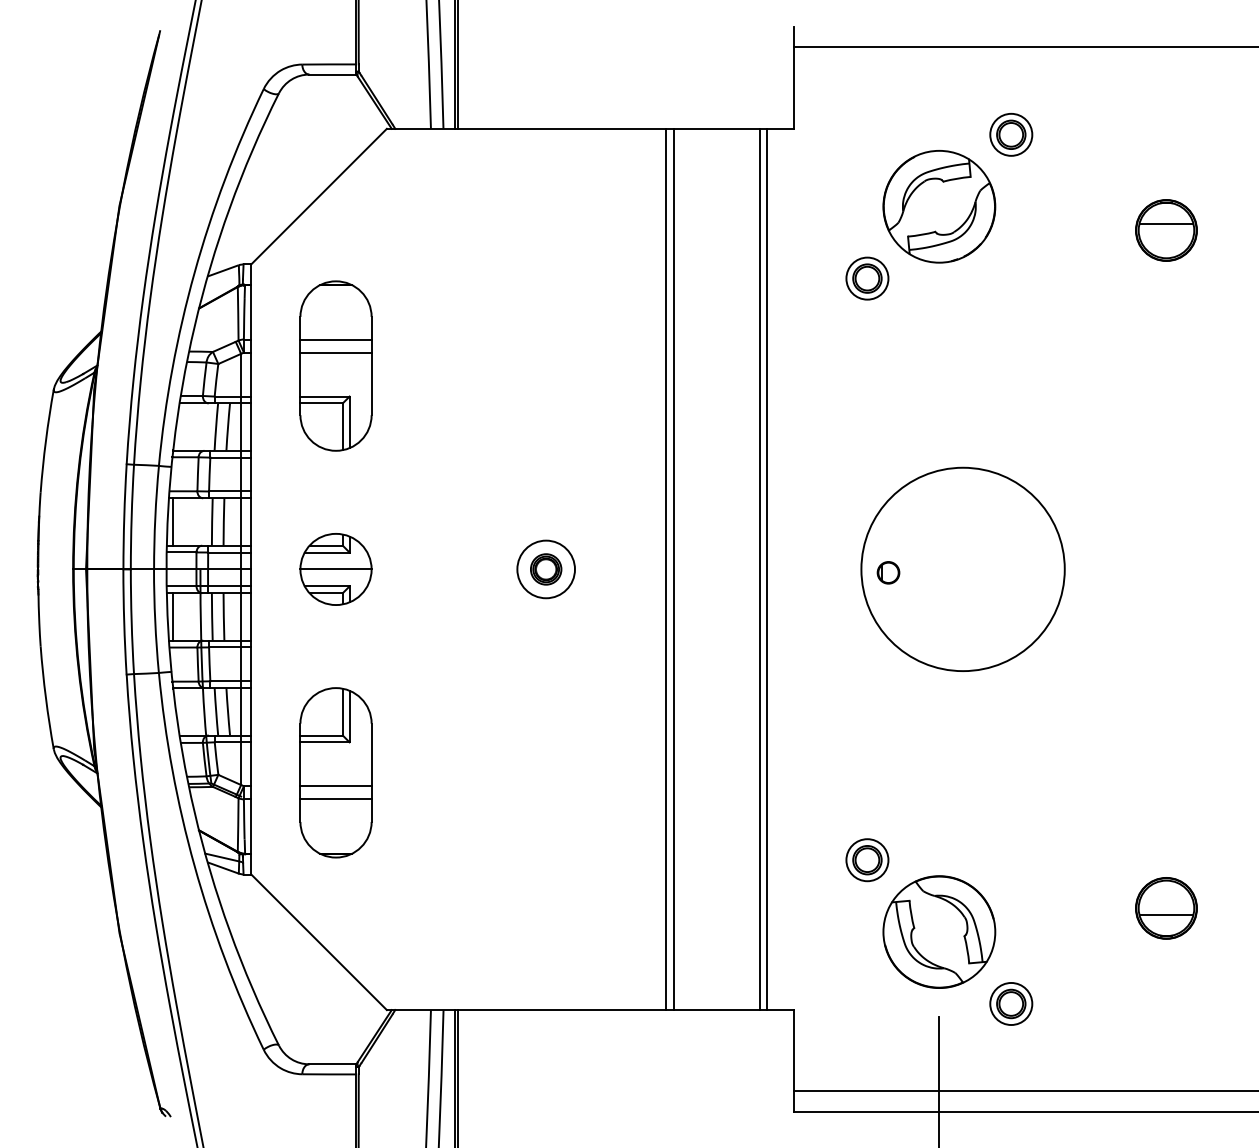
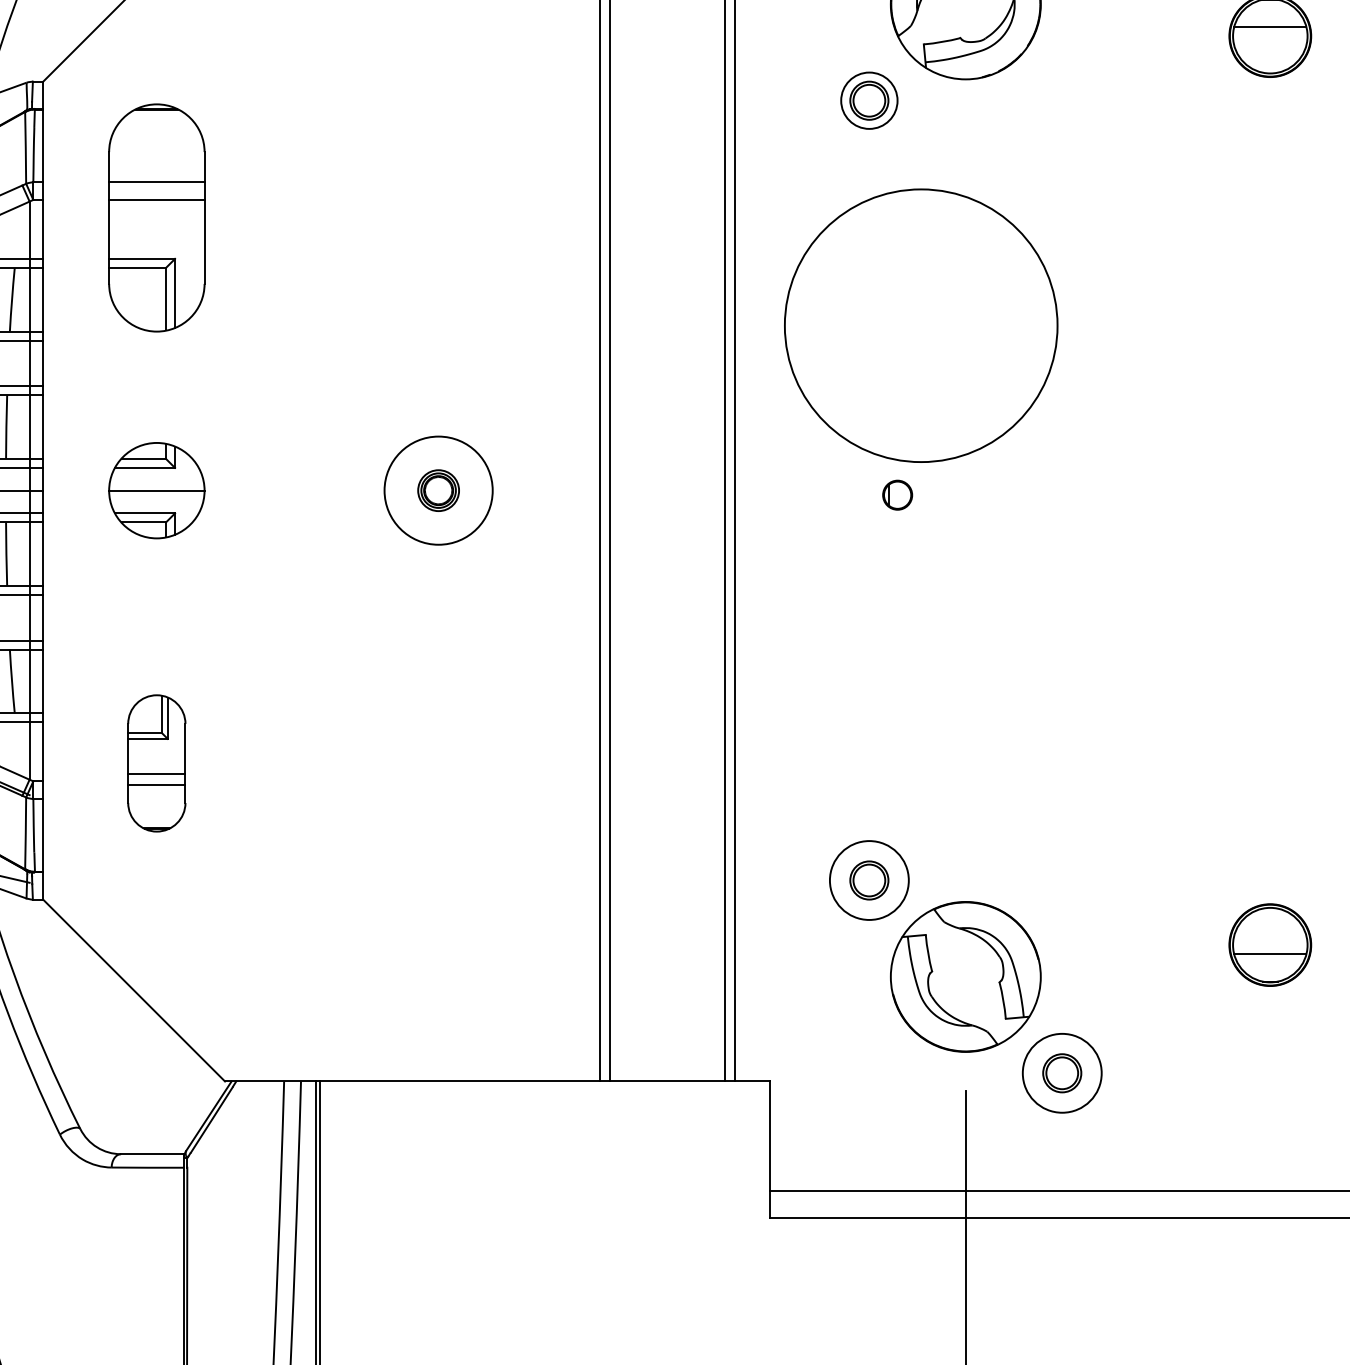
circle: (962, 568) -> (920, 324), moved
circle: (546, 569) -> (439, 490), size x1.4
part: (335, 772) -> (156, 762), size x0.6
circle: (867, 860) -> (869, 880), size x1.4
circle: (1011, 1003) -> (1062, 1072), size x1.4

